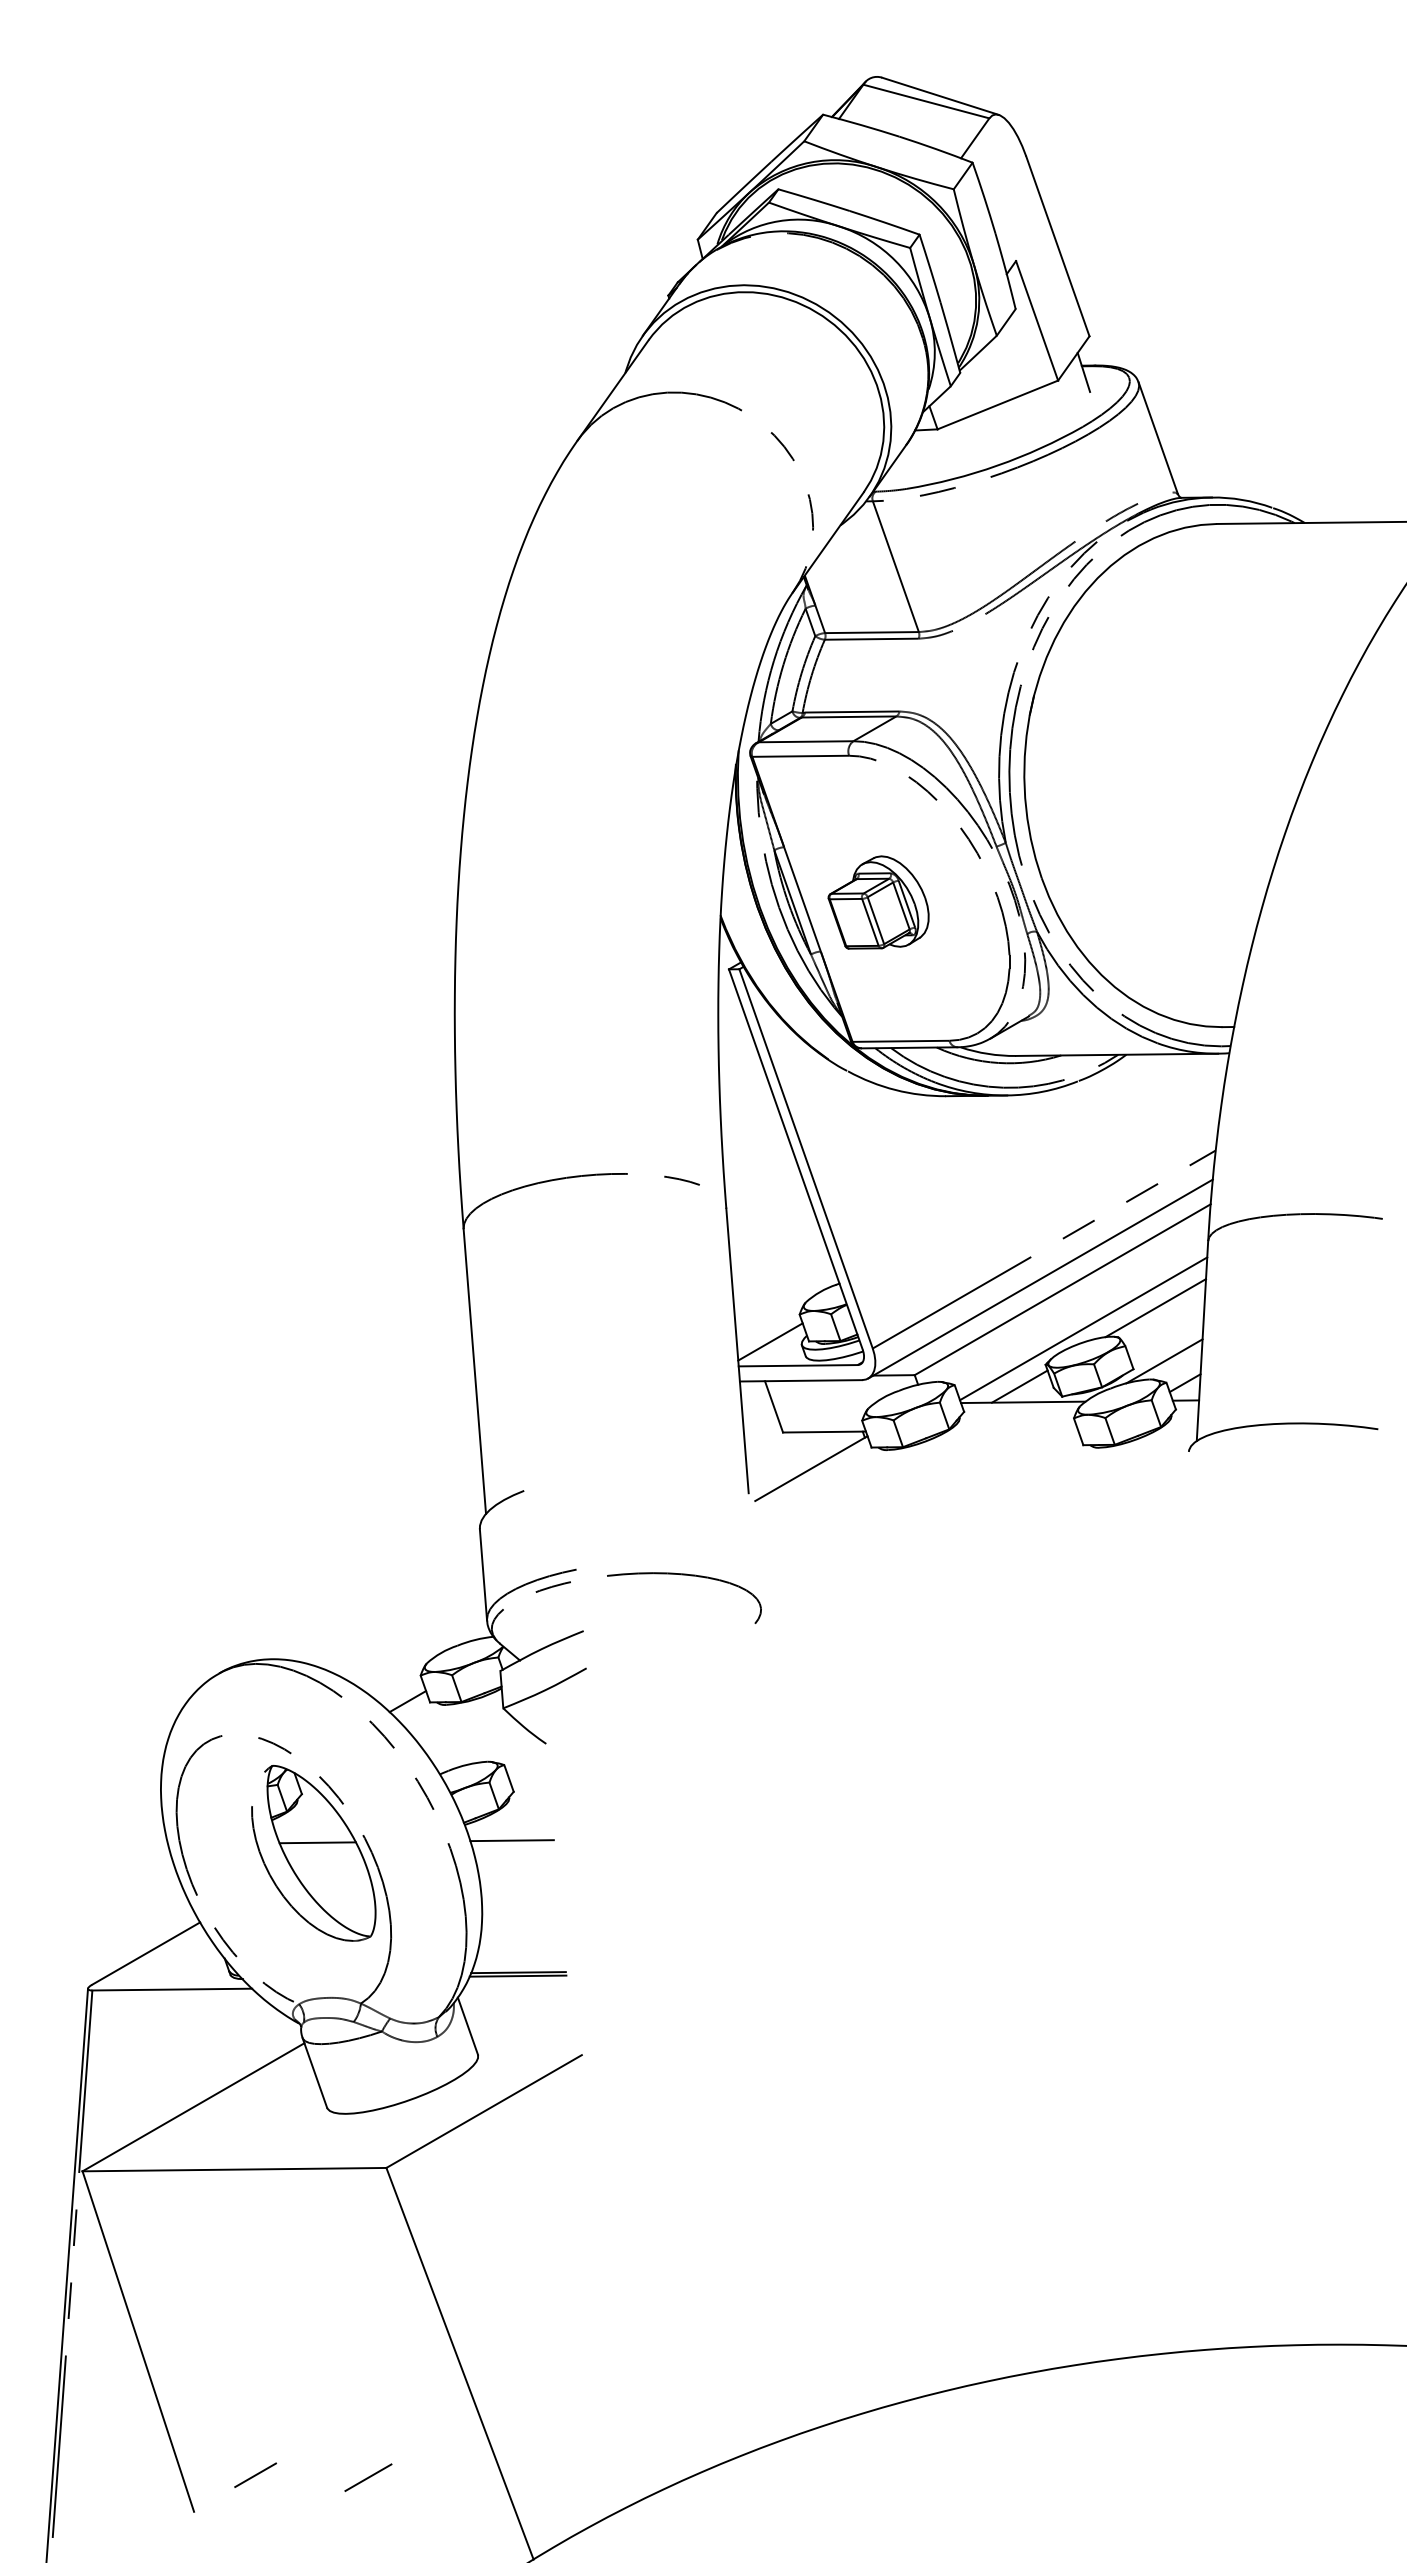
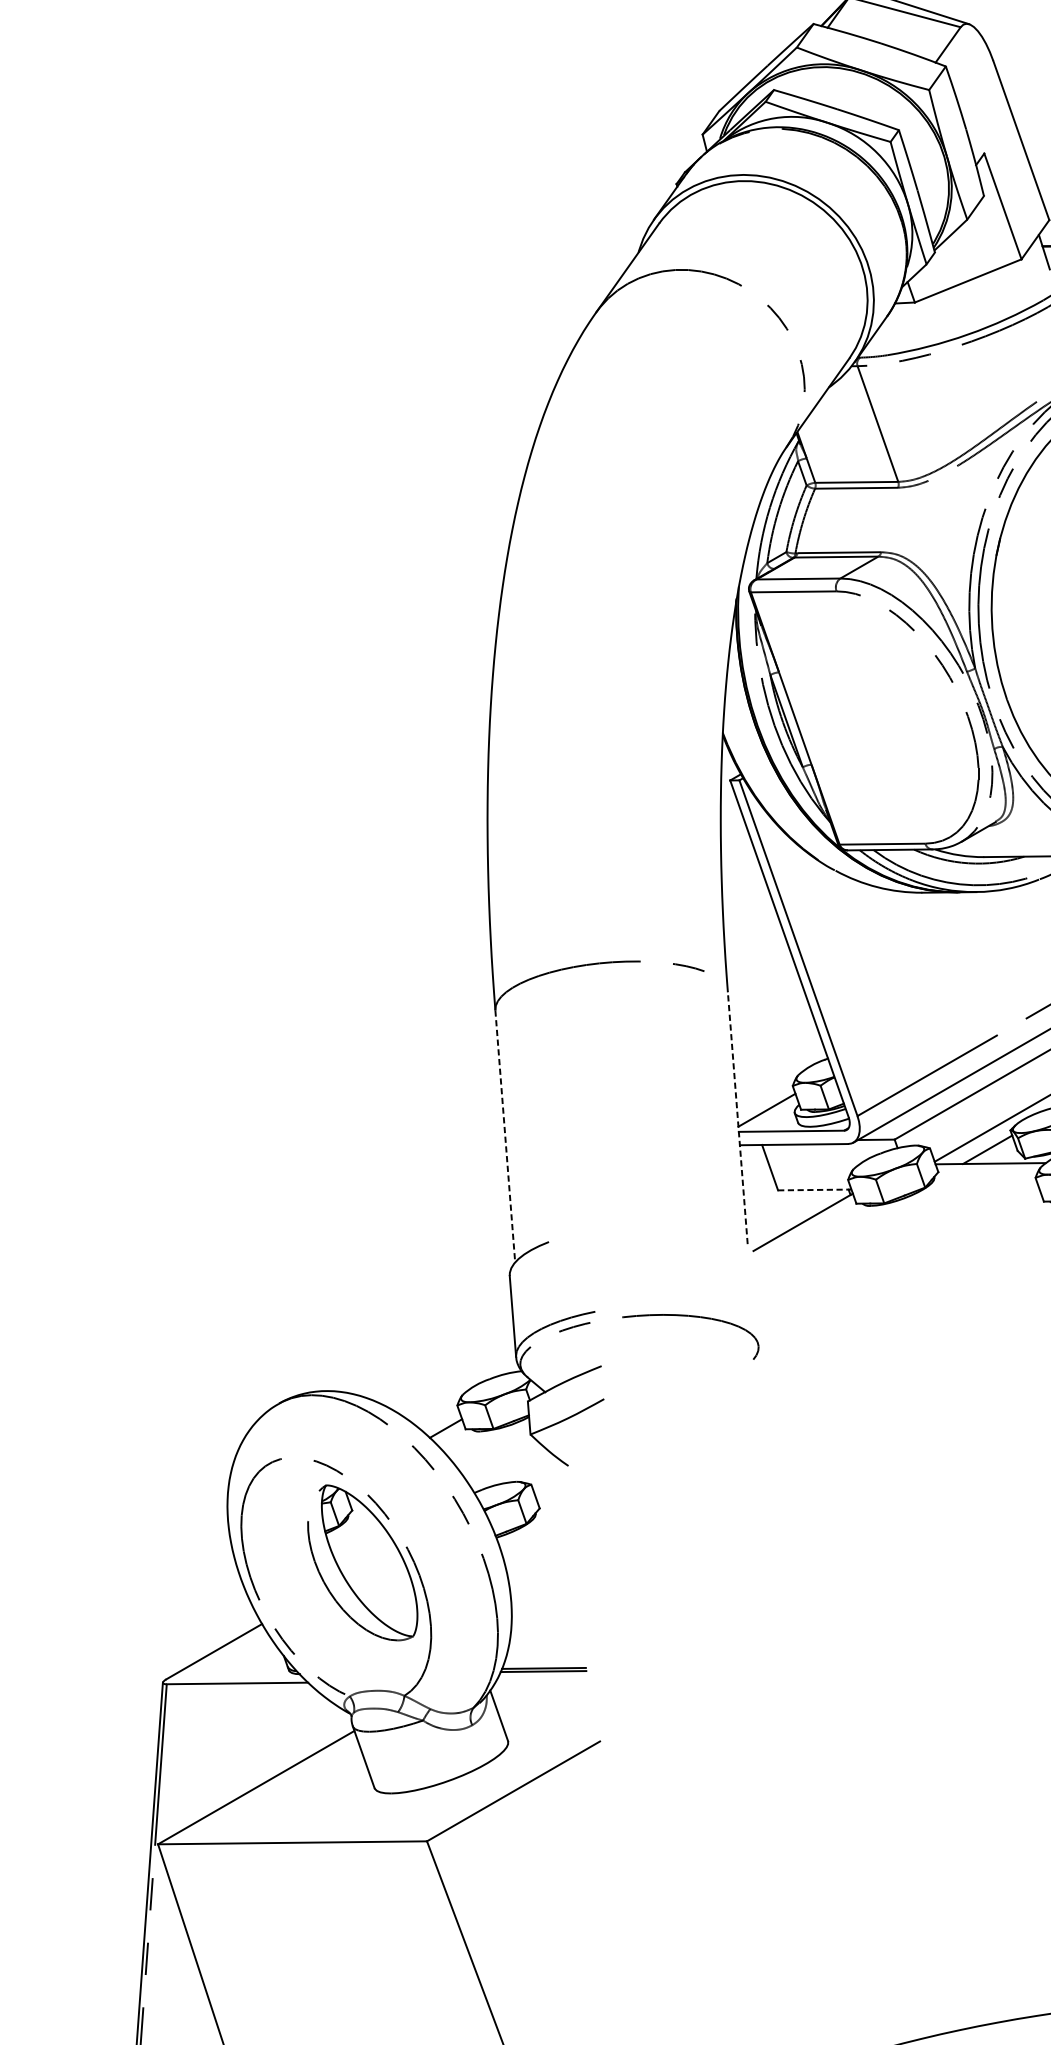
part: (878, 902) -> (862, 721), removed
line: (737, 1350) -> (737, 1117), solid -> dashed
line: (474, 1371) -> (504, 1136), solid -> dashed
line: (824, 1432) -> (814, 1190), solid -> dashed
line: (511, 1840) -> (537, 1551), removed
line: (317, 1842) -> (366, 1553), removed

